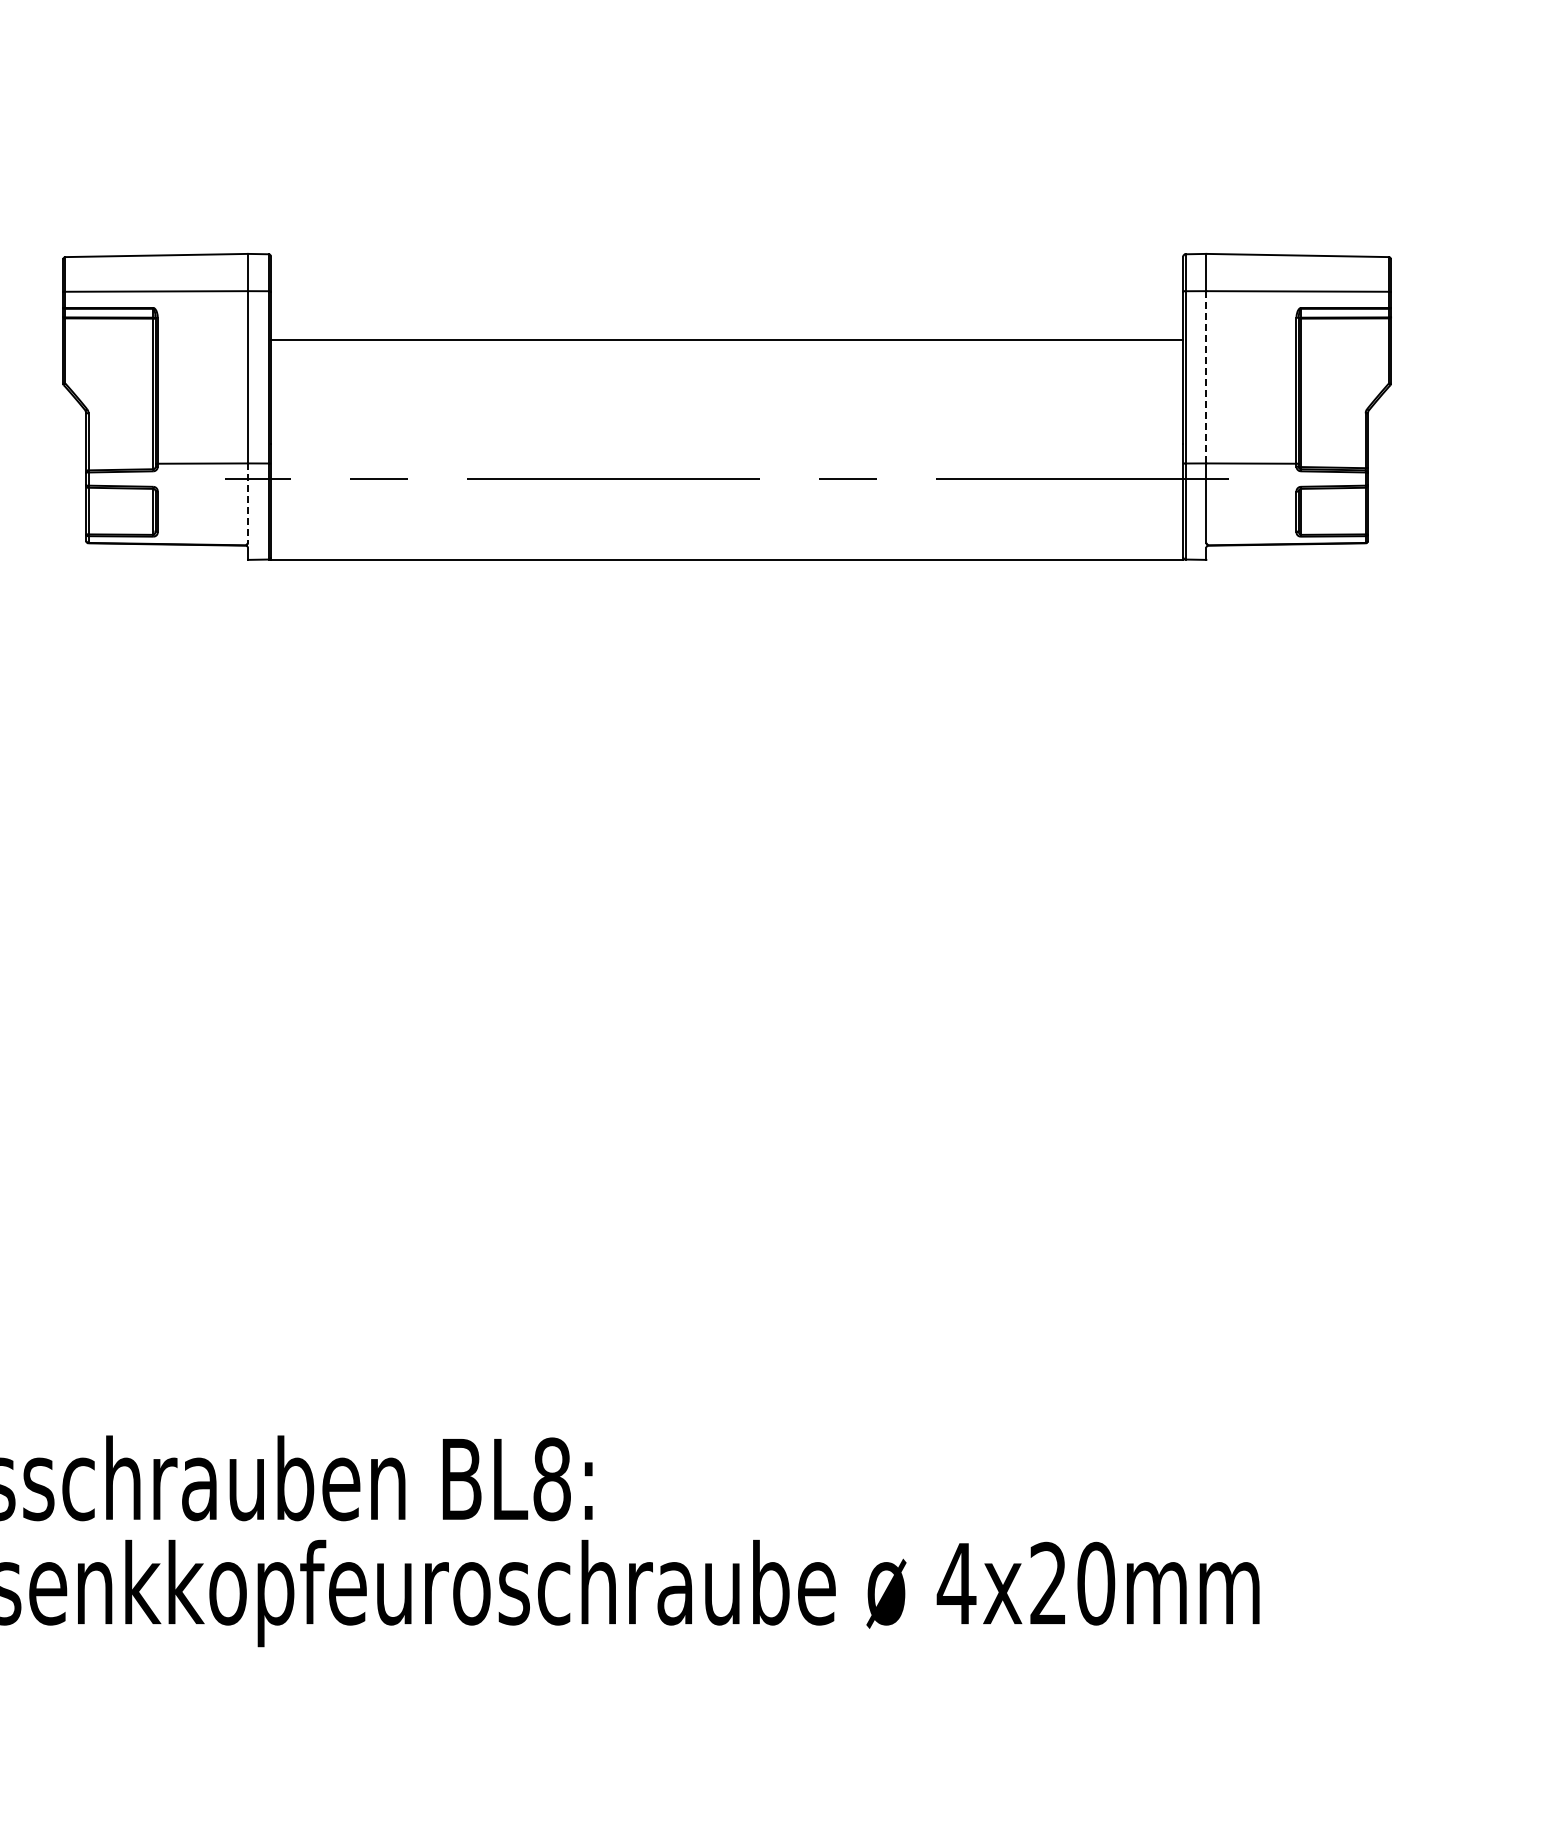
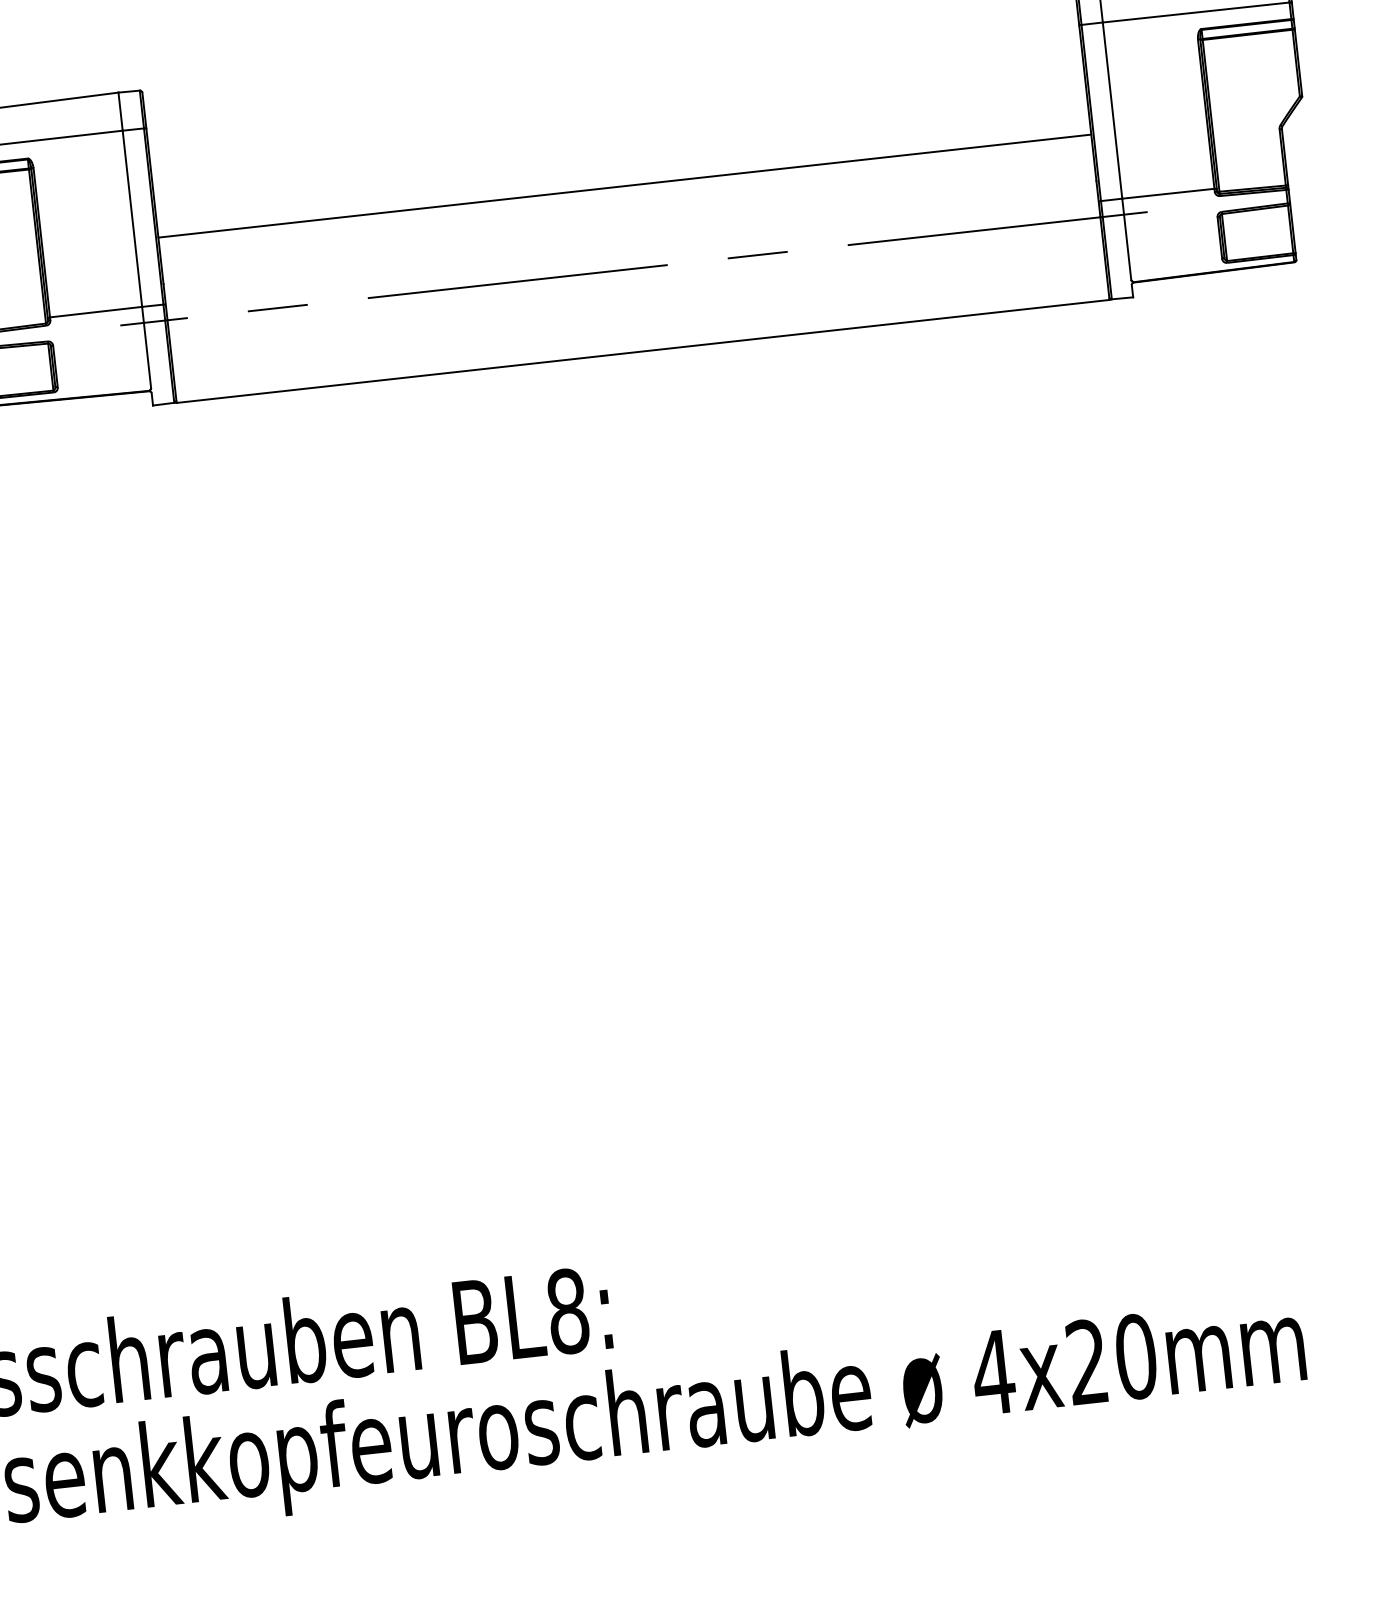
line: (727, 340) -> (625, 186), moved
line: (1206, 376) -> (1112, 109), dashed -> solid
line: (247, 503) -> (146, 347), dashed -> solid

